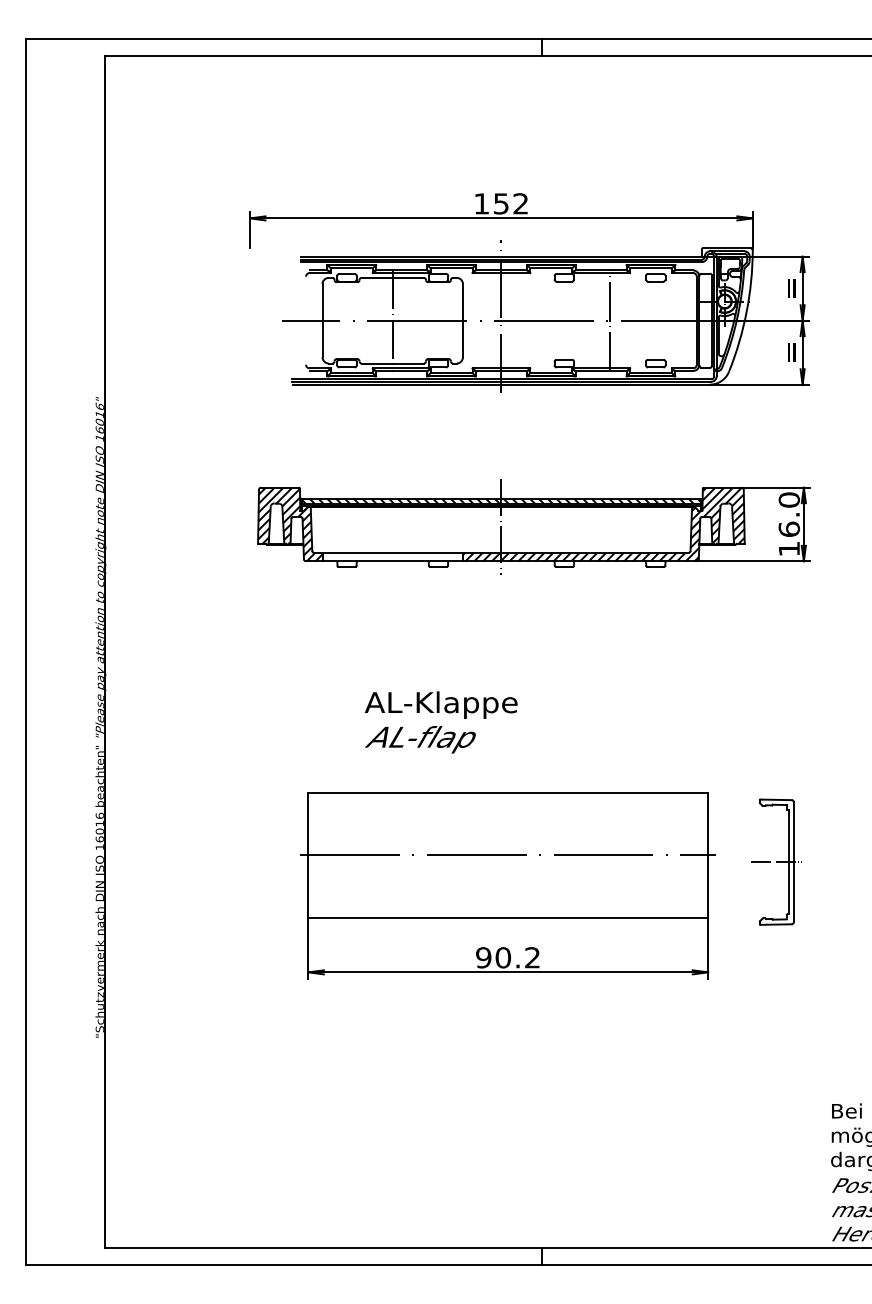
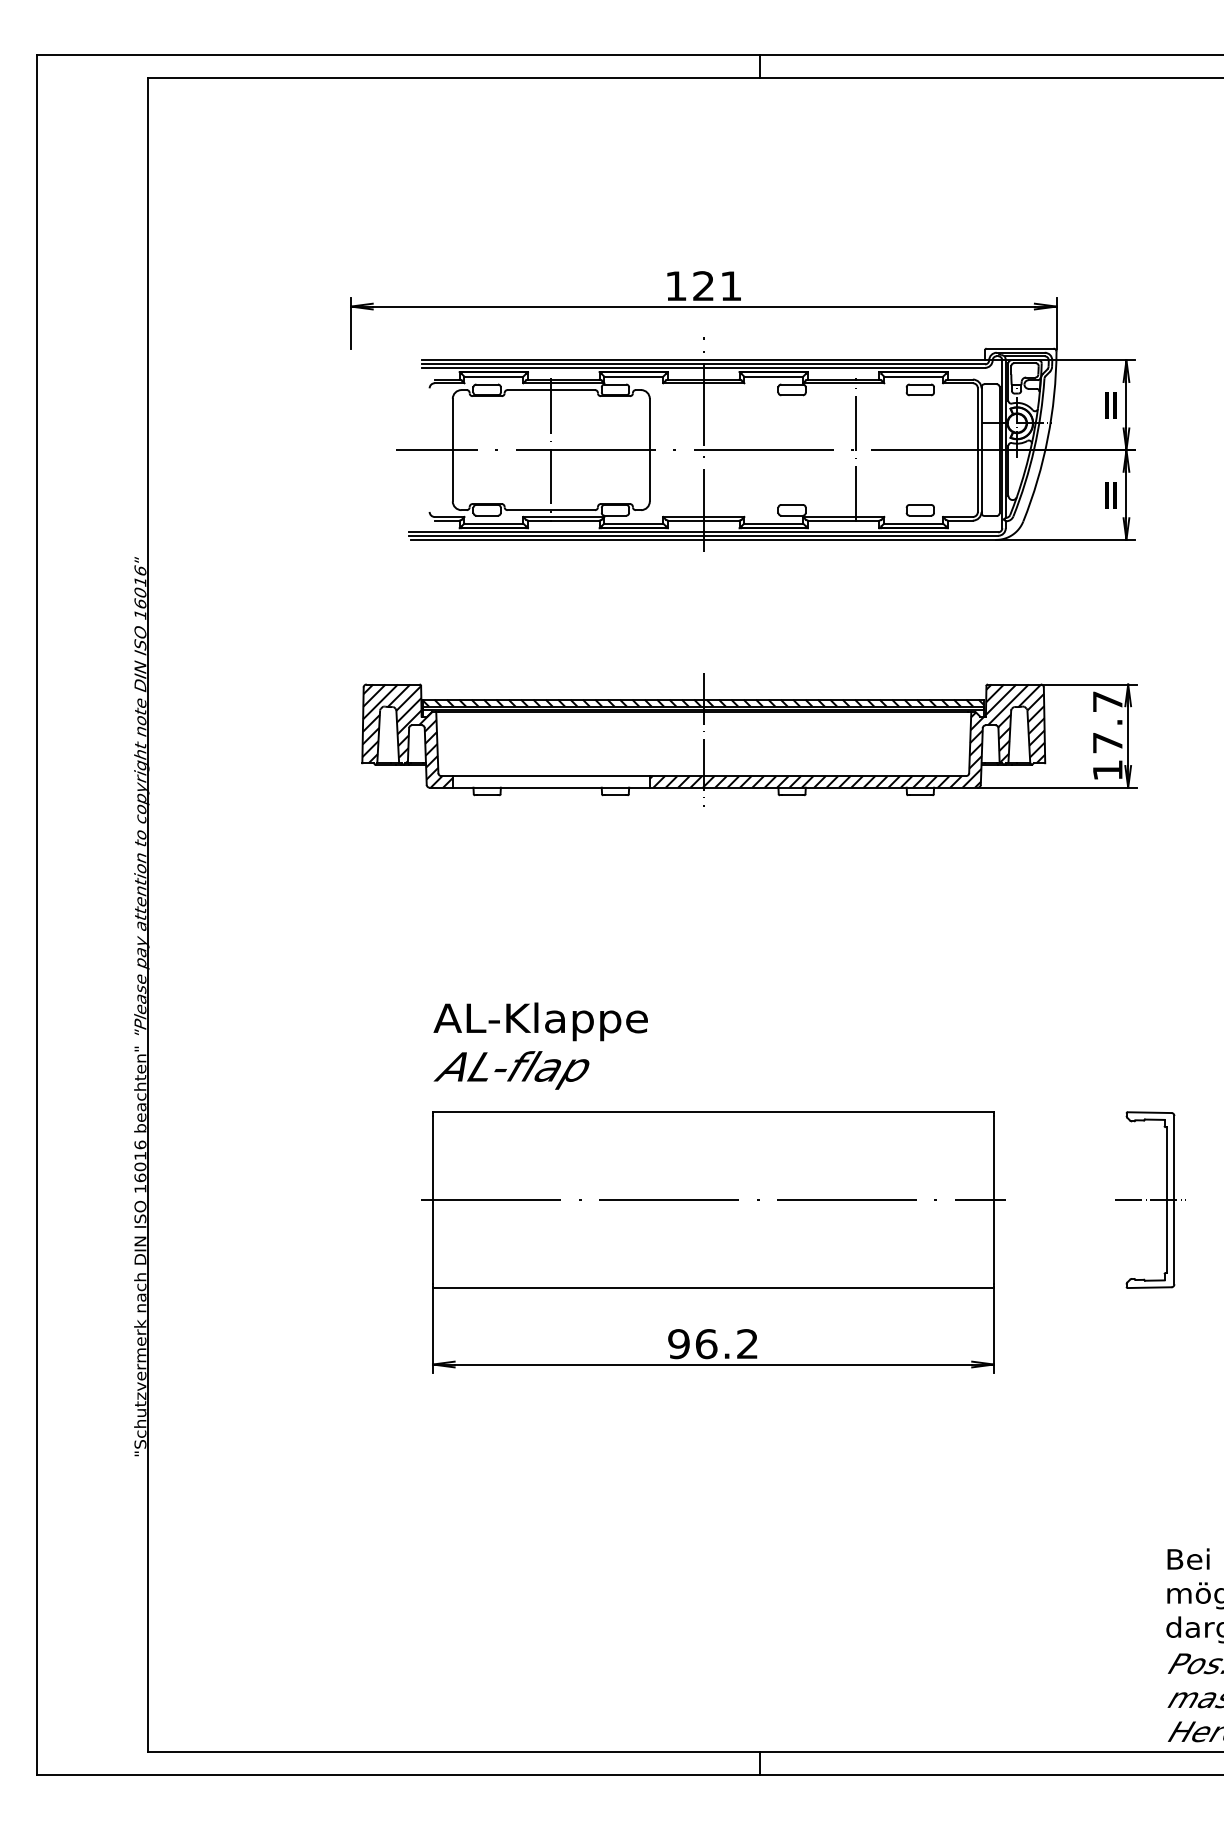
text: (510, 203) -> (716, 285), 152 -> 121
text: (788, 514) -> (1106, 722), 16.0 -> 17.7
text: (440, 722) -> (539, 1046), moved
part: (776, 861) -> (1150, 1199), moved
text: (503, 957) -> (706, 1343), 90.2 -> 96.2

